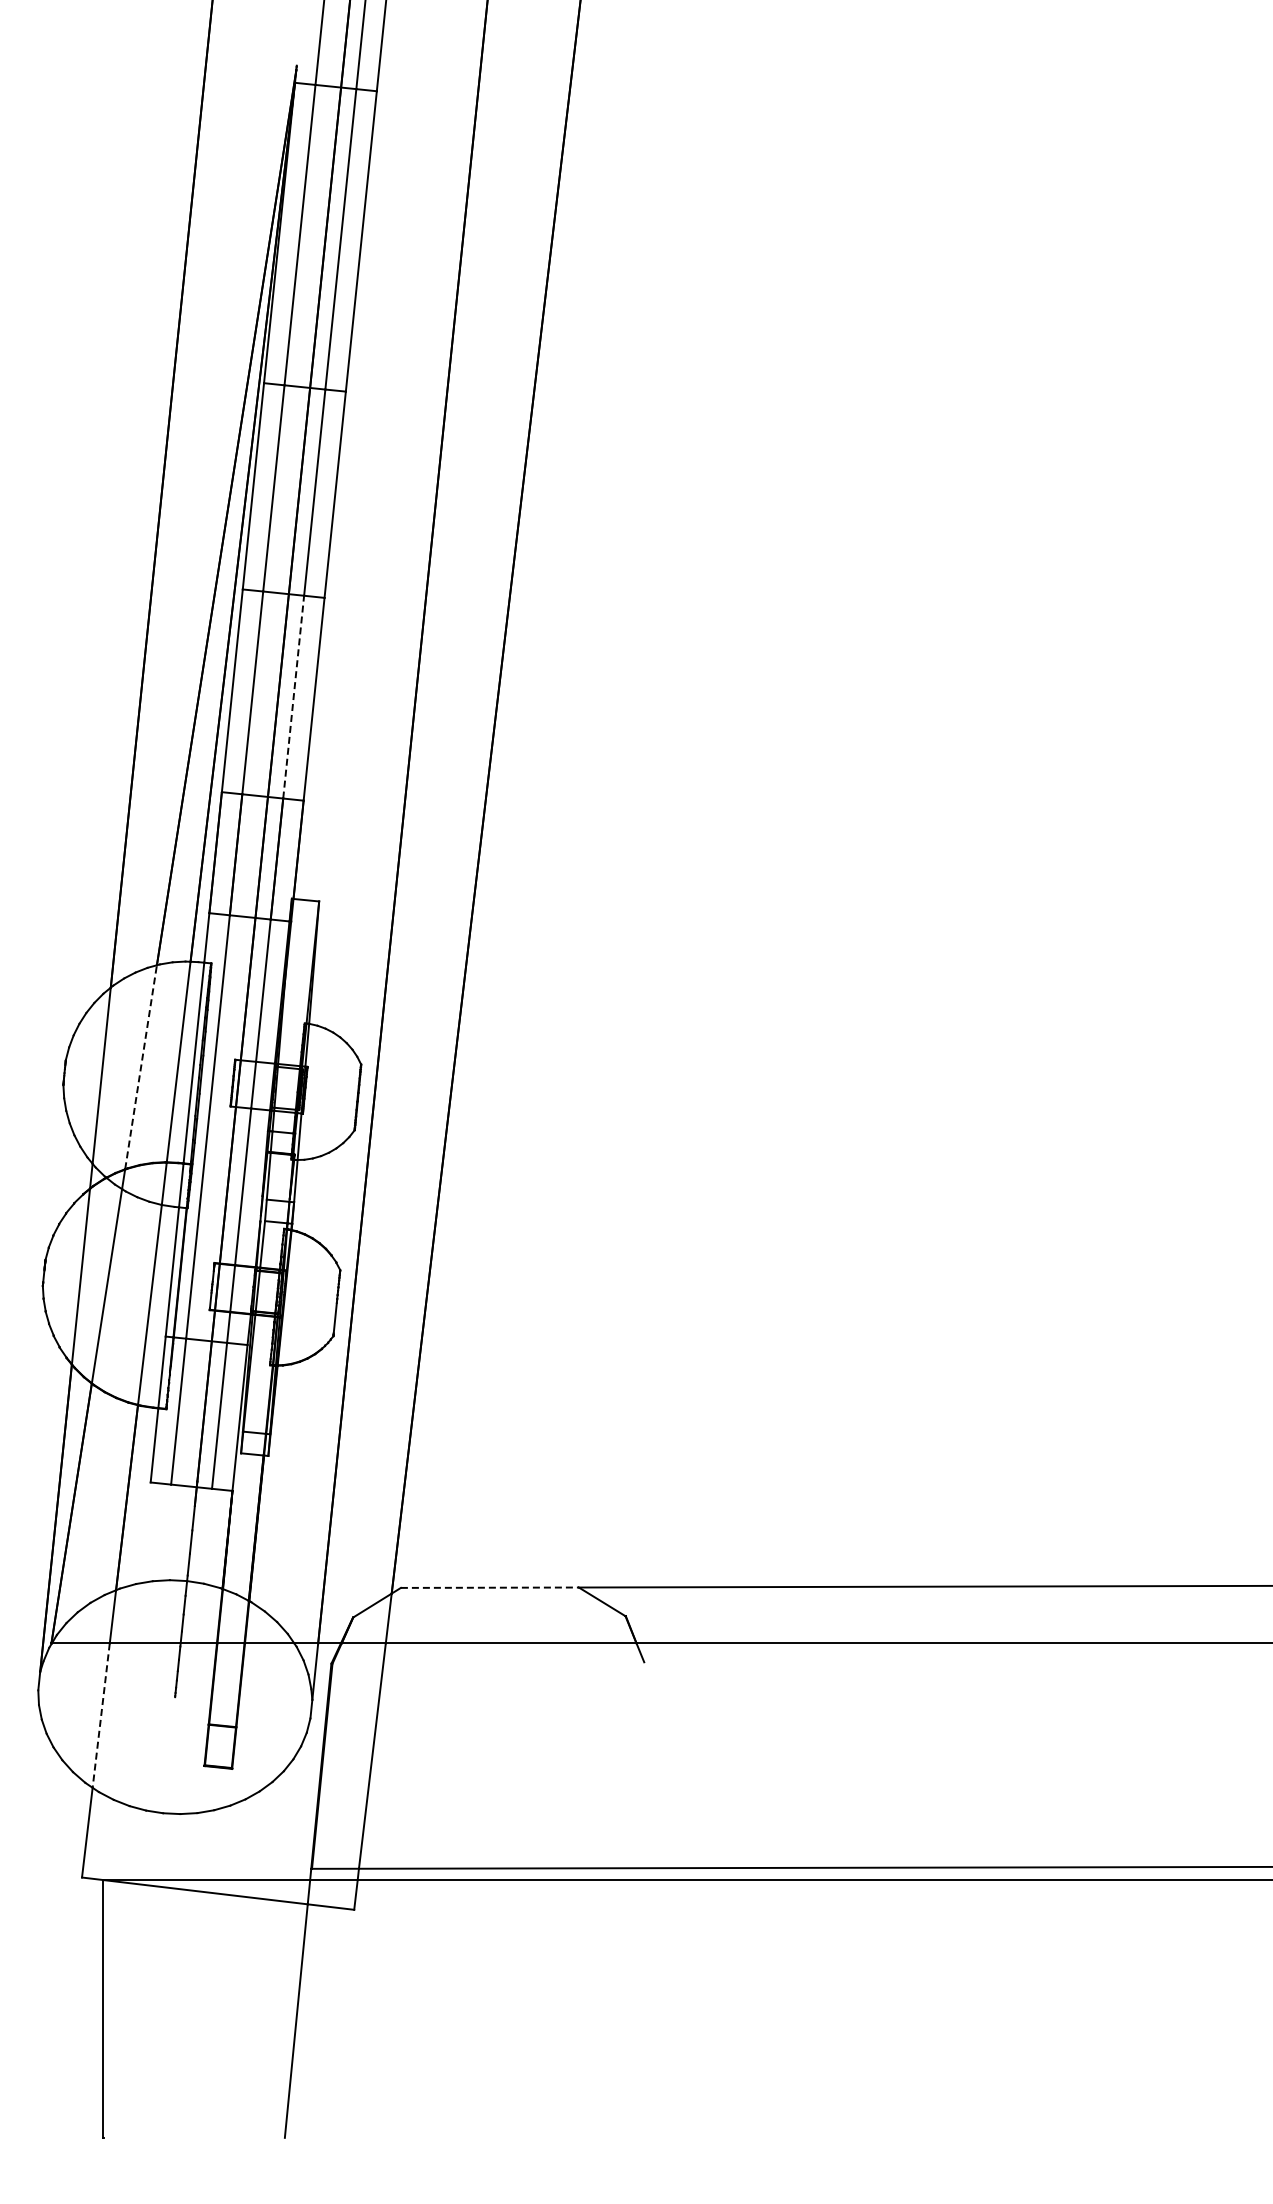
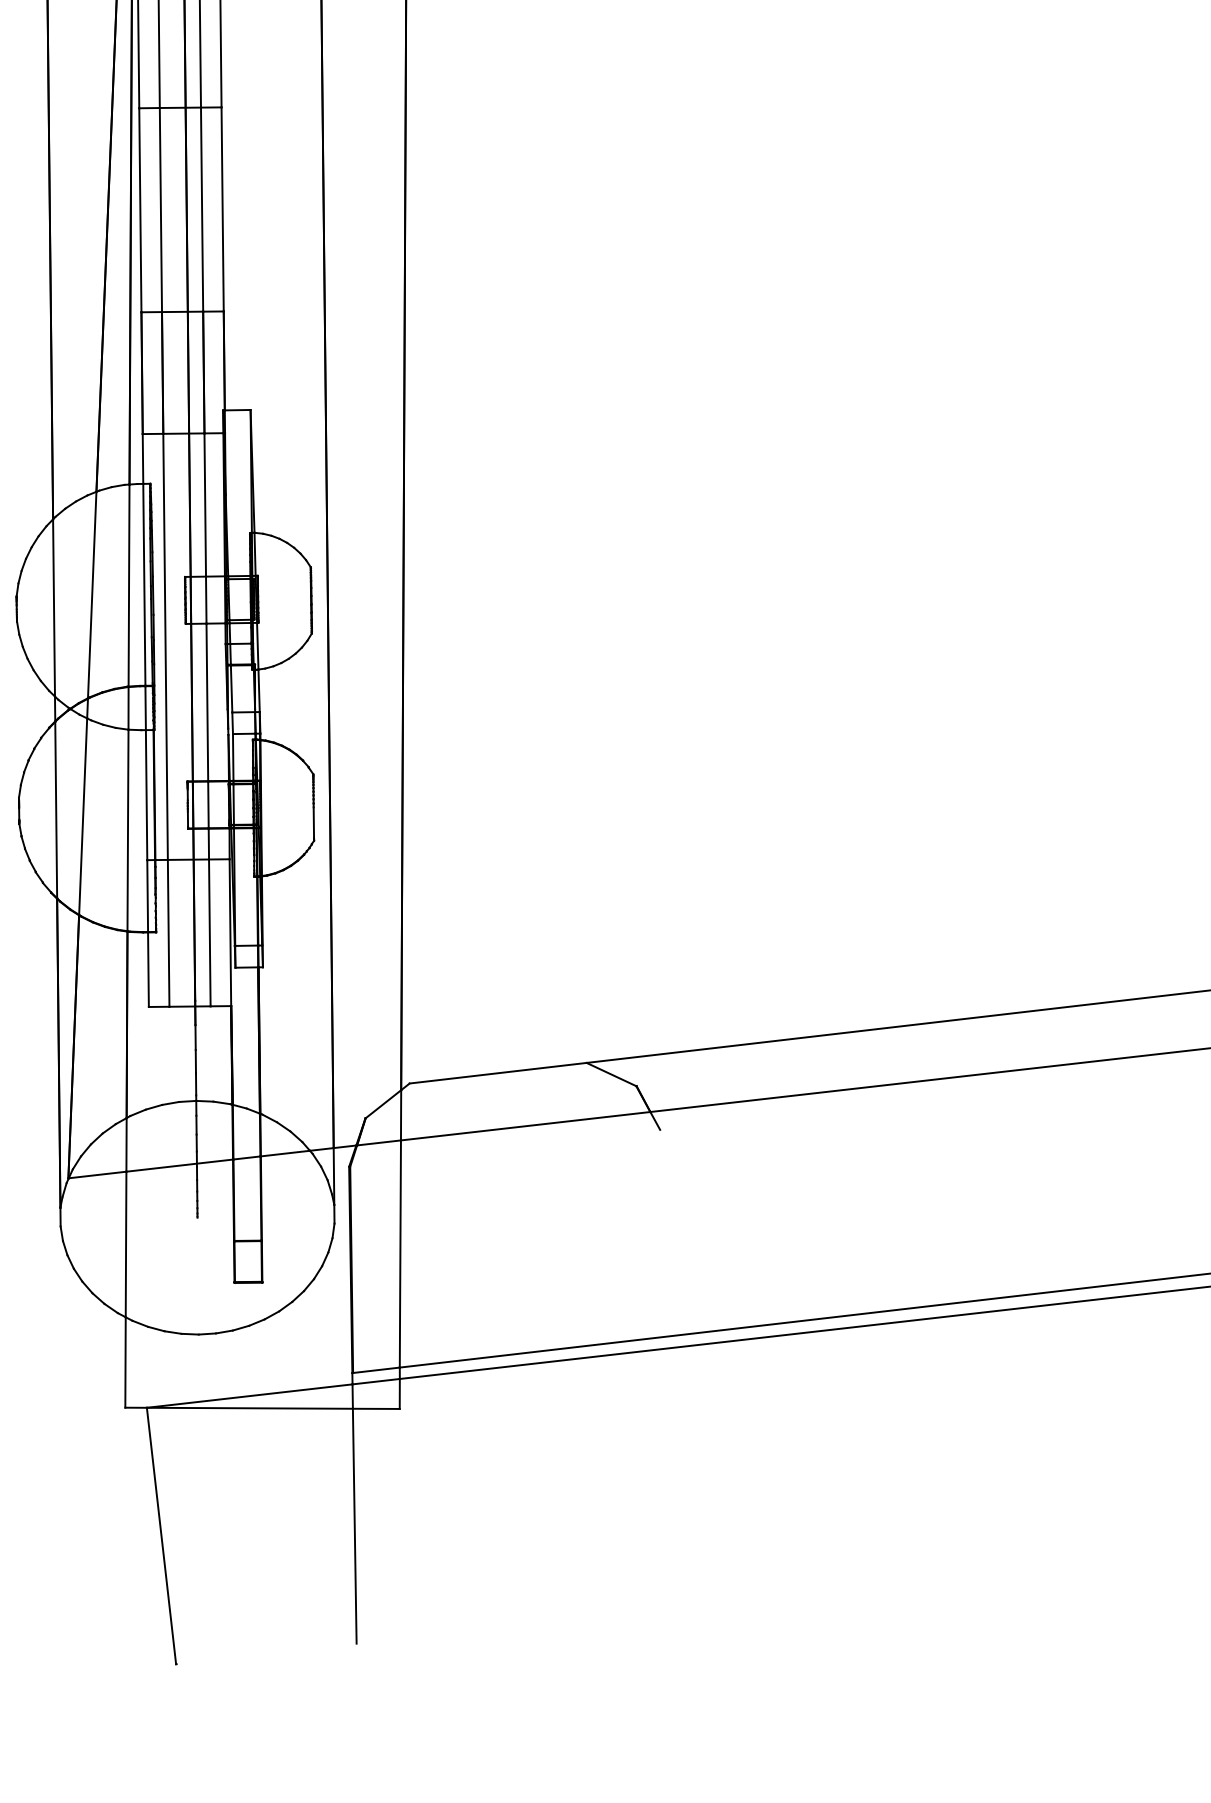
line: (293, 697) -> (201, 210), dashed -> solid
line: (141, 1066) -> (92, 594), dashed -> solid
line: (489, 1587) -> (497, 1073), dashed -> solid
line: (101, 1715) -> (126, 1244), dashed -> solid

